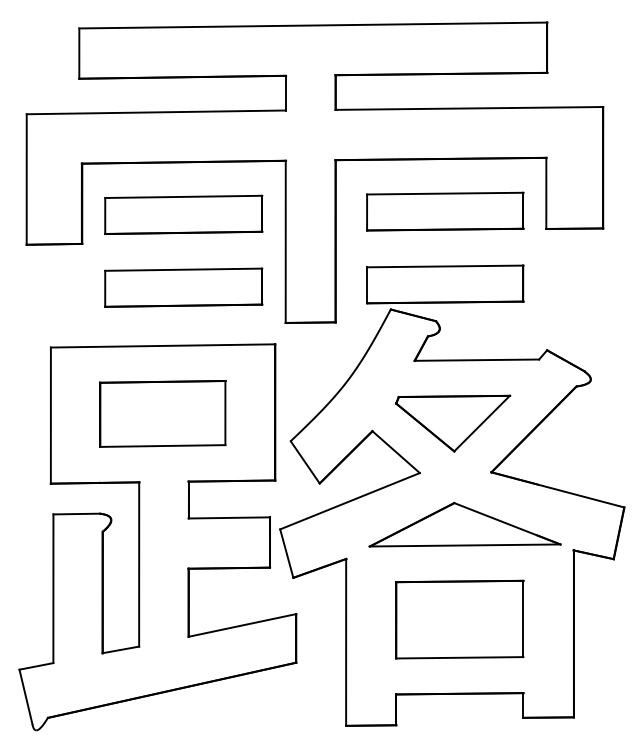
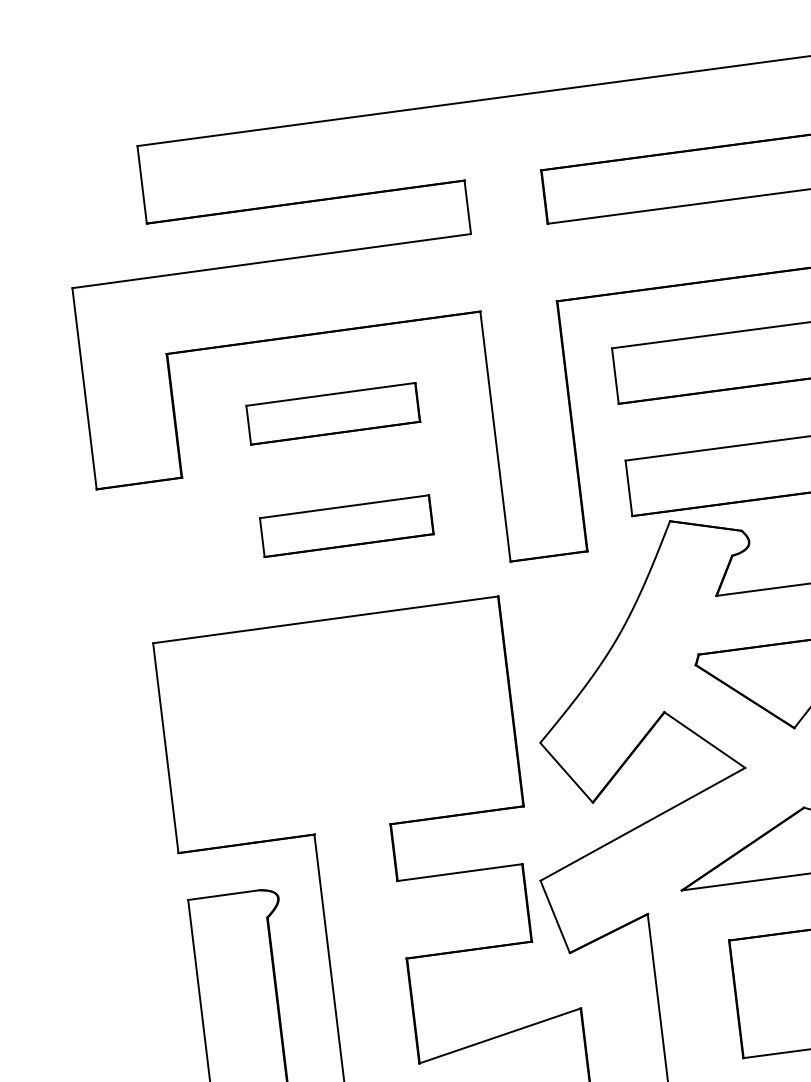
part: (183, 214) -> (332, 413), size x0.7
part: (183, 287) -> (346, 525), size x0.7
part: (162, 413) -> (337, 724), removed

